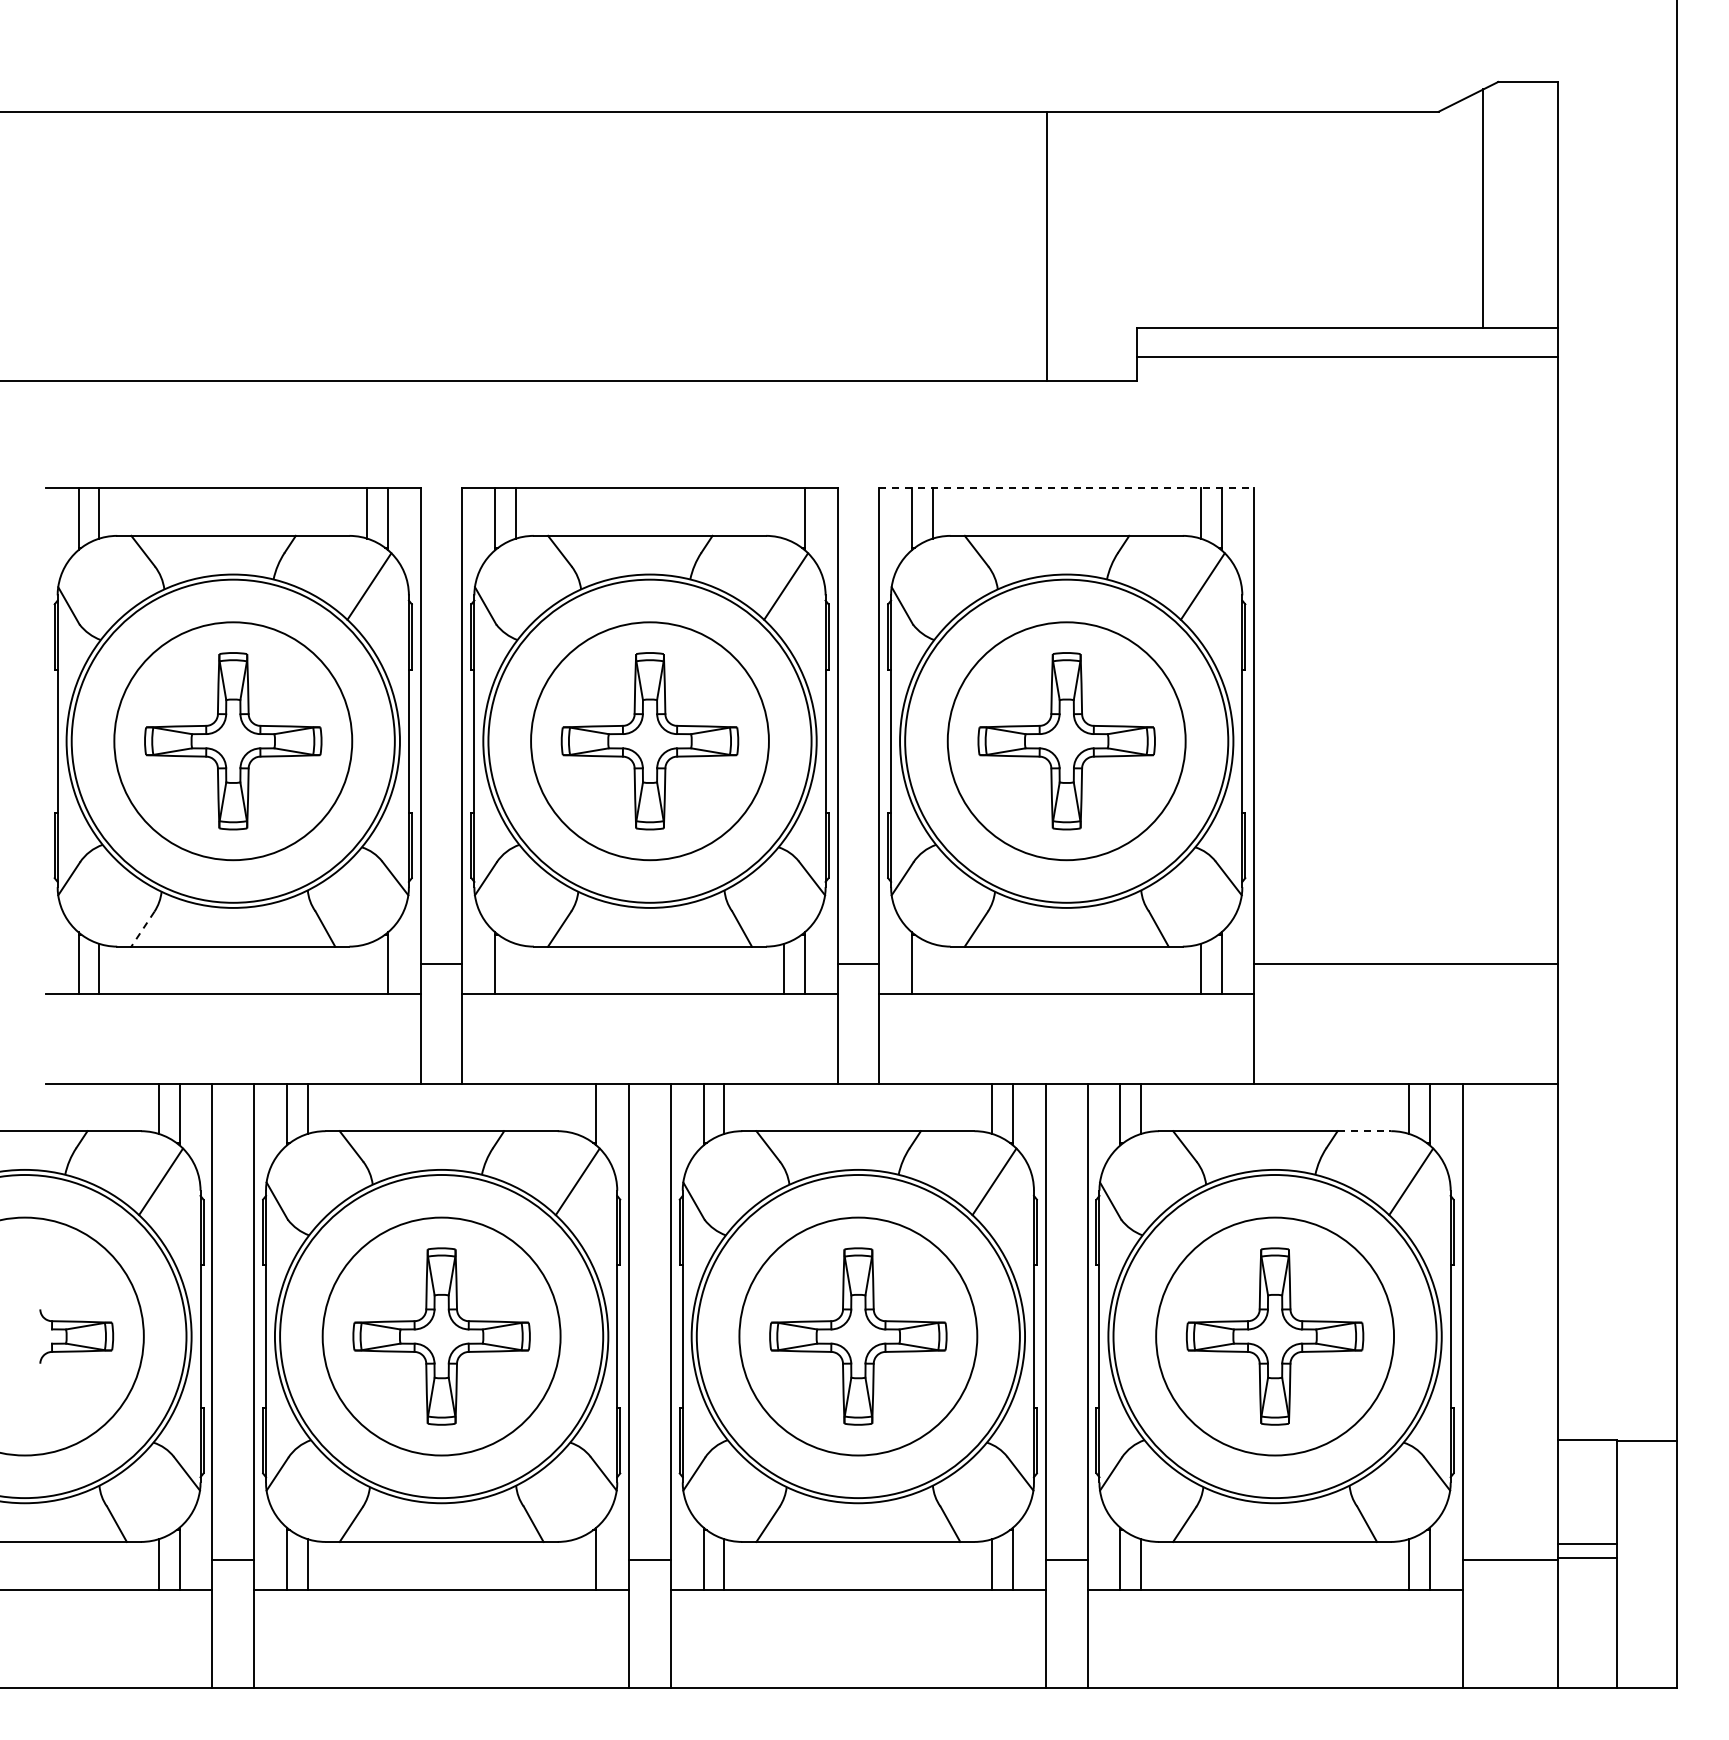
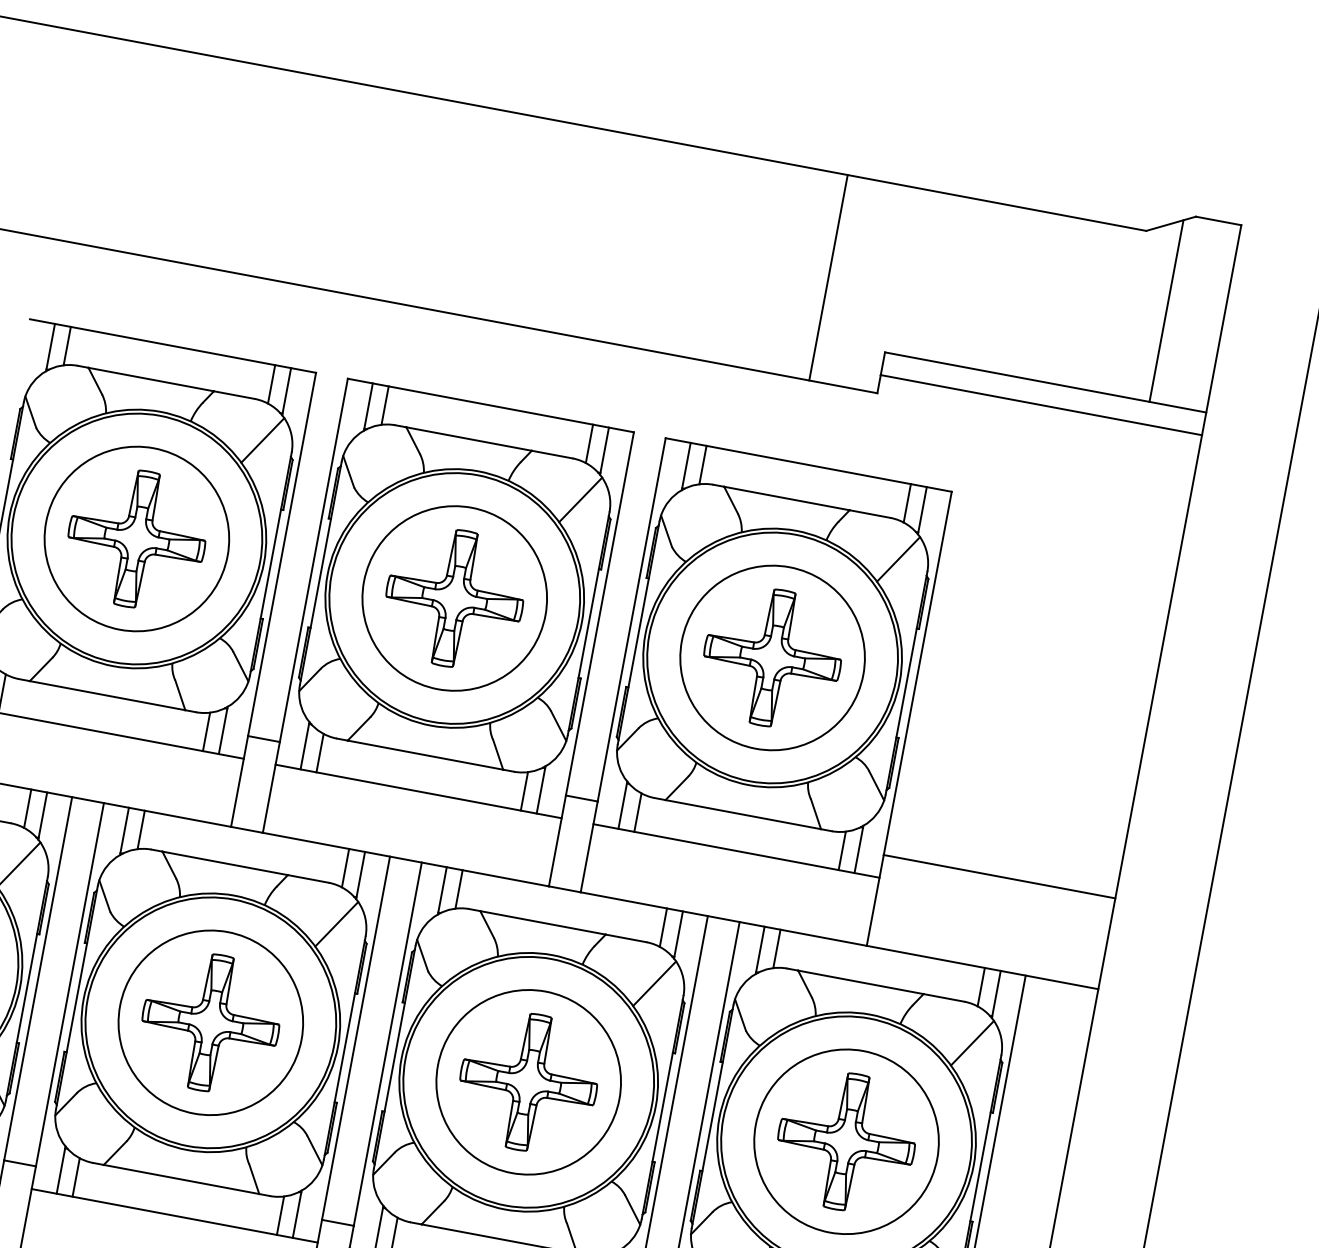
line: (1066, 488) -> (808, 465), dashed -> solid
line: (783, 513) -> (589, 443), added
line: (142, 929) -> (40, 669), dashed -> solid
line: (367, 968) -> (206, 731), added
line: (516, 968) -> (320, 752), added
line: (932, 968) -> (637, 812), added
line: (575, 1108) -> (345, 867), added
line: (1364, 1131) -> (944, 998), dashed -> solid
line: (575, 1564) -> (280, 1215), added

